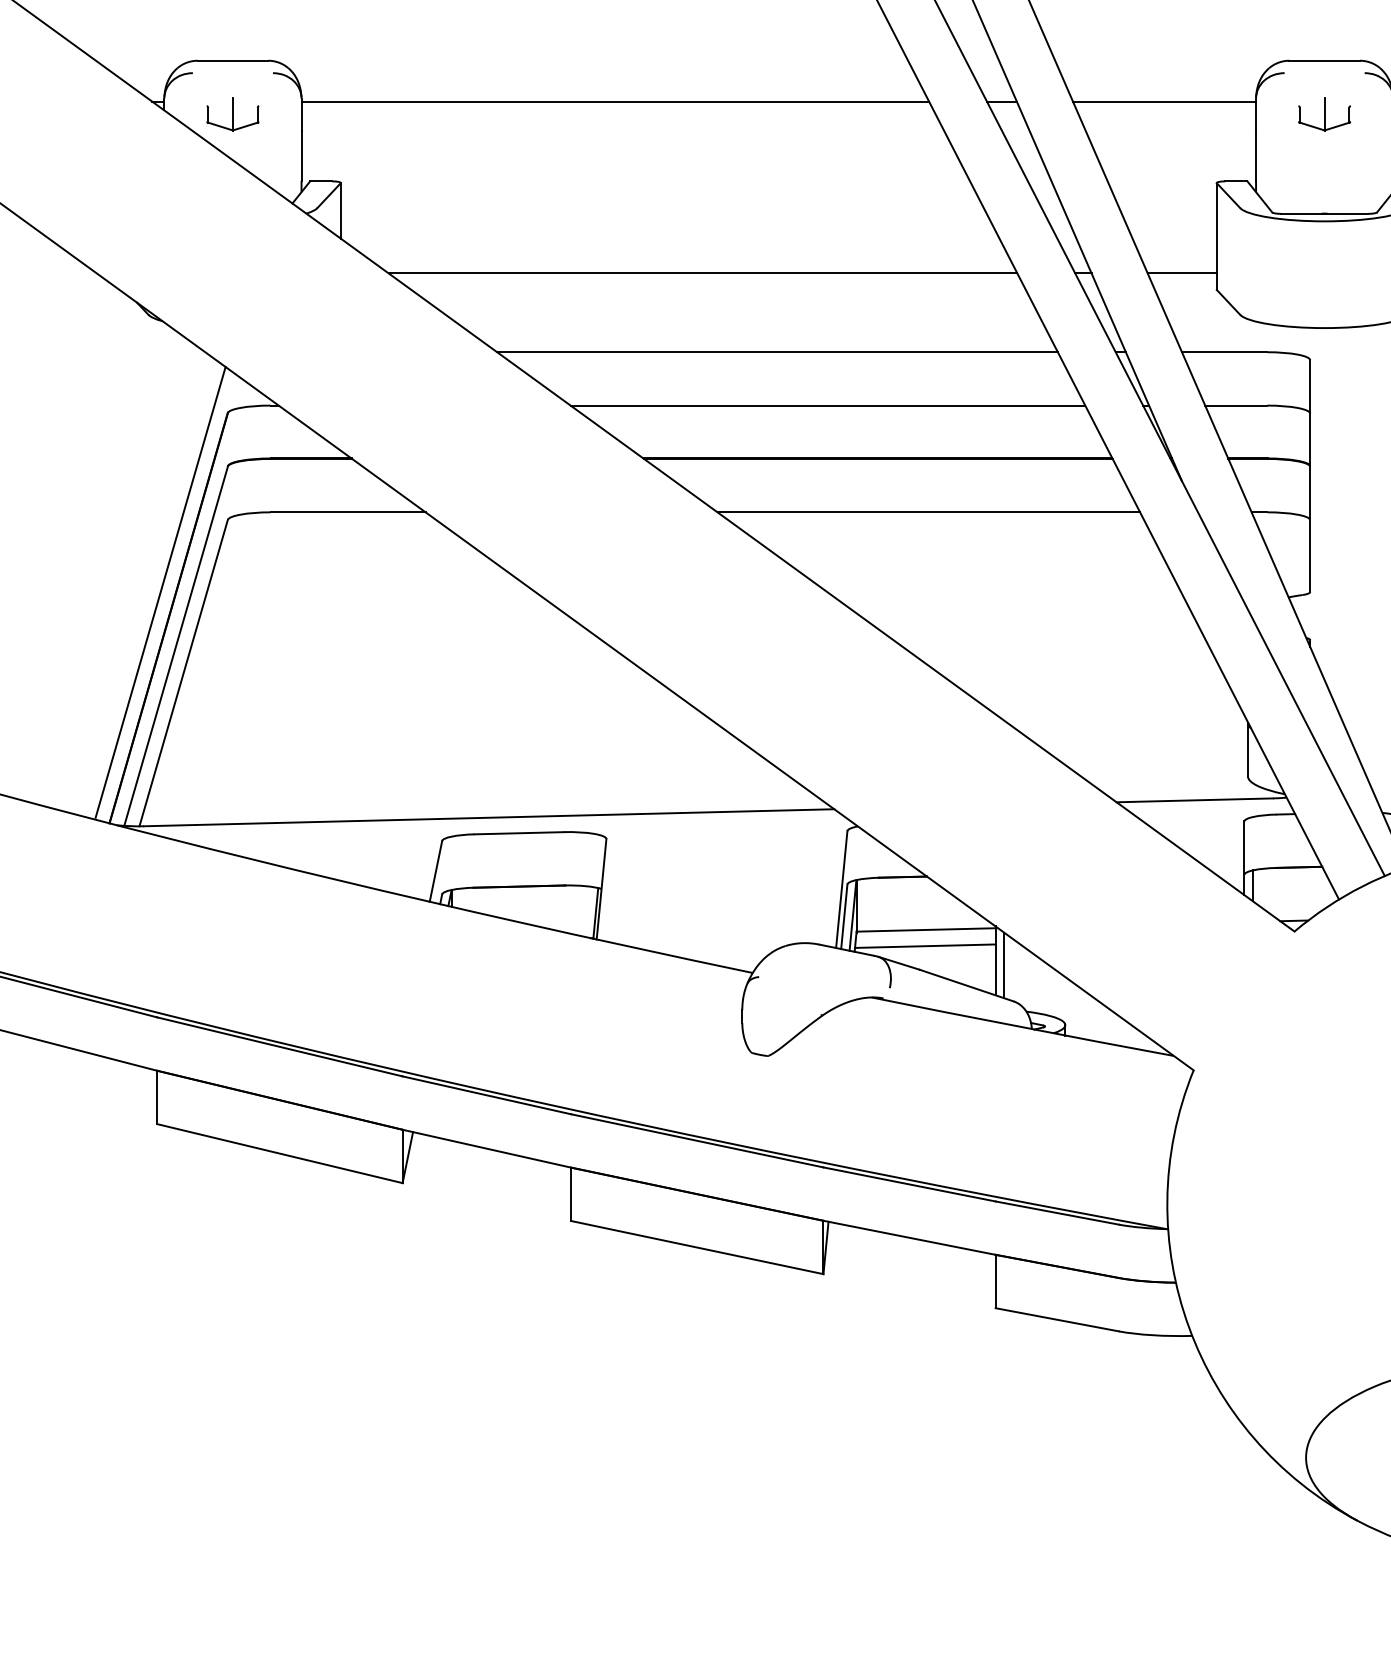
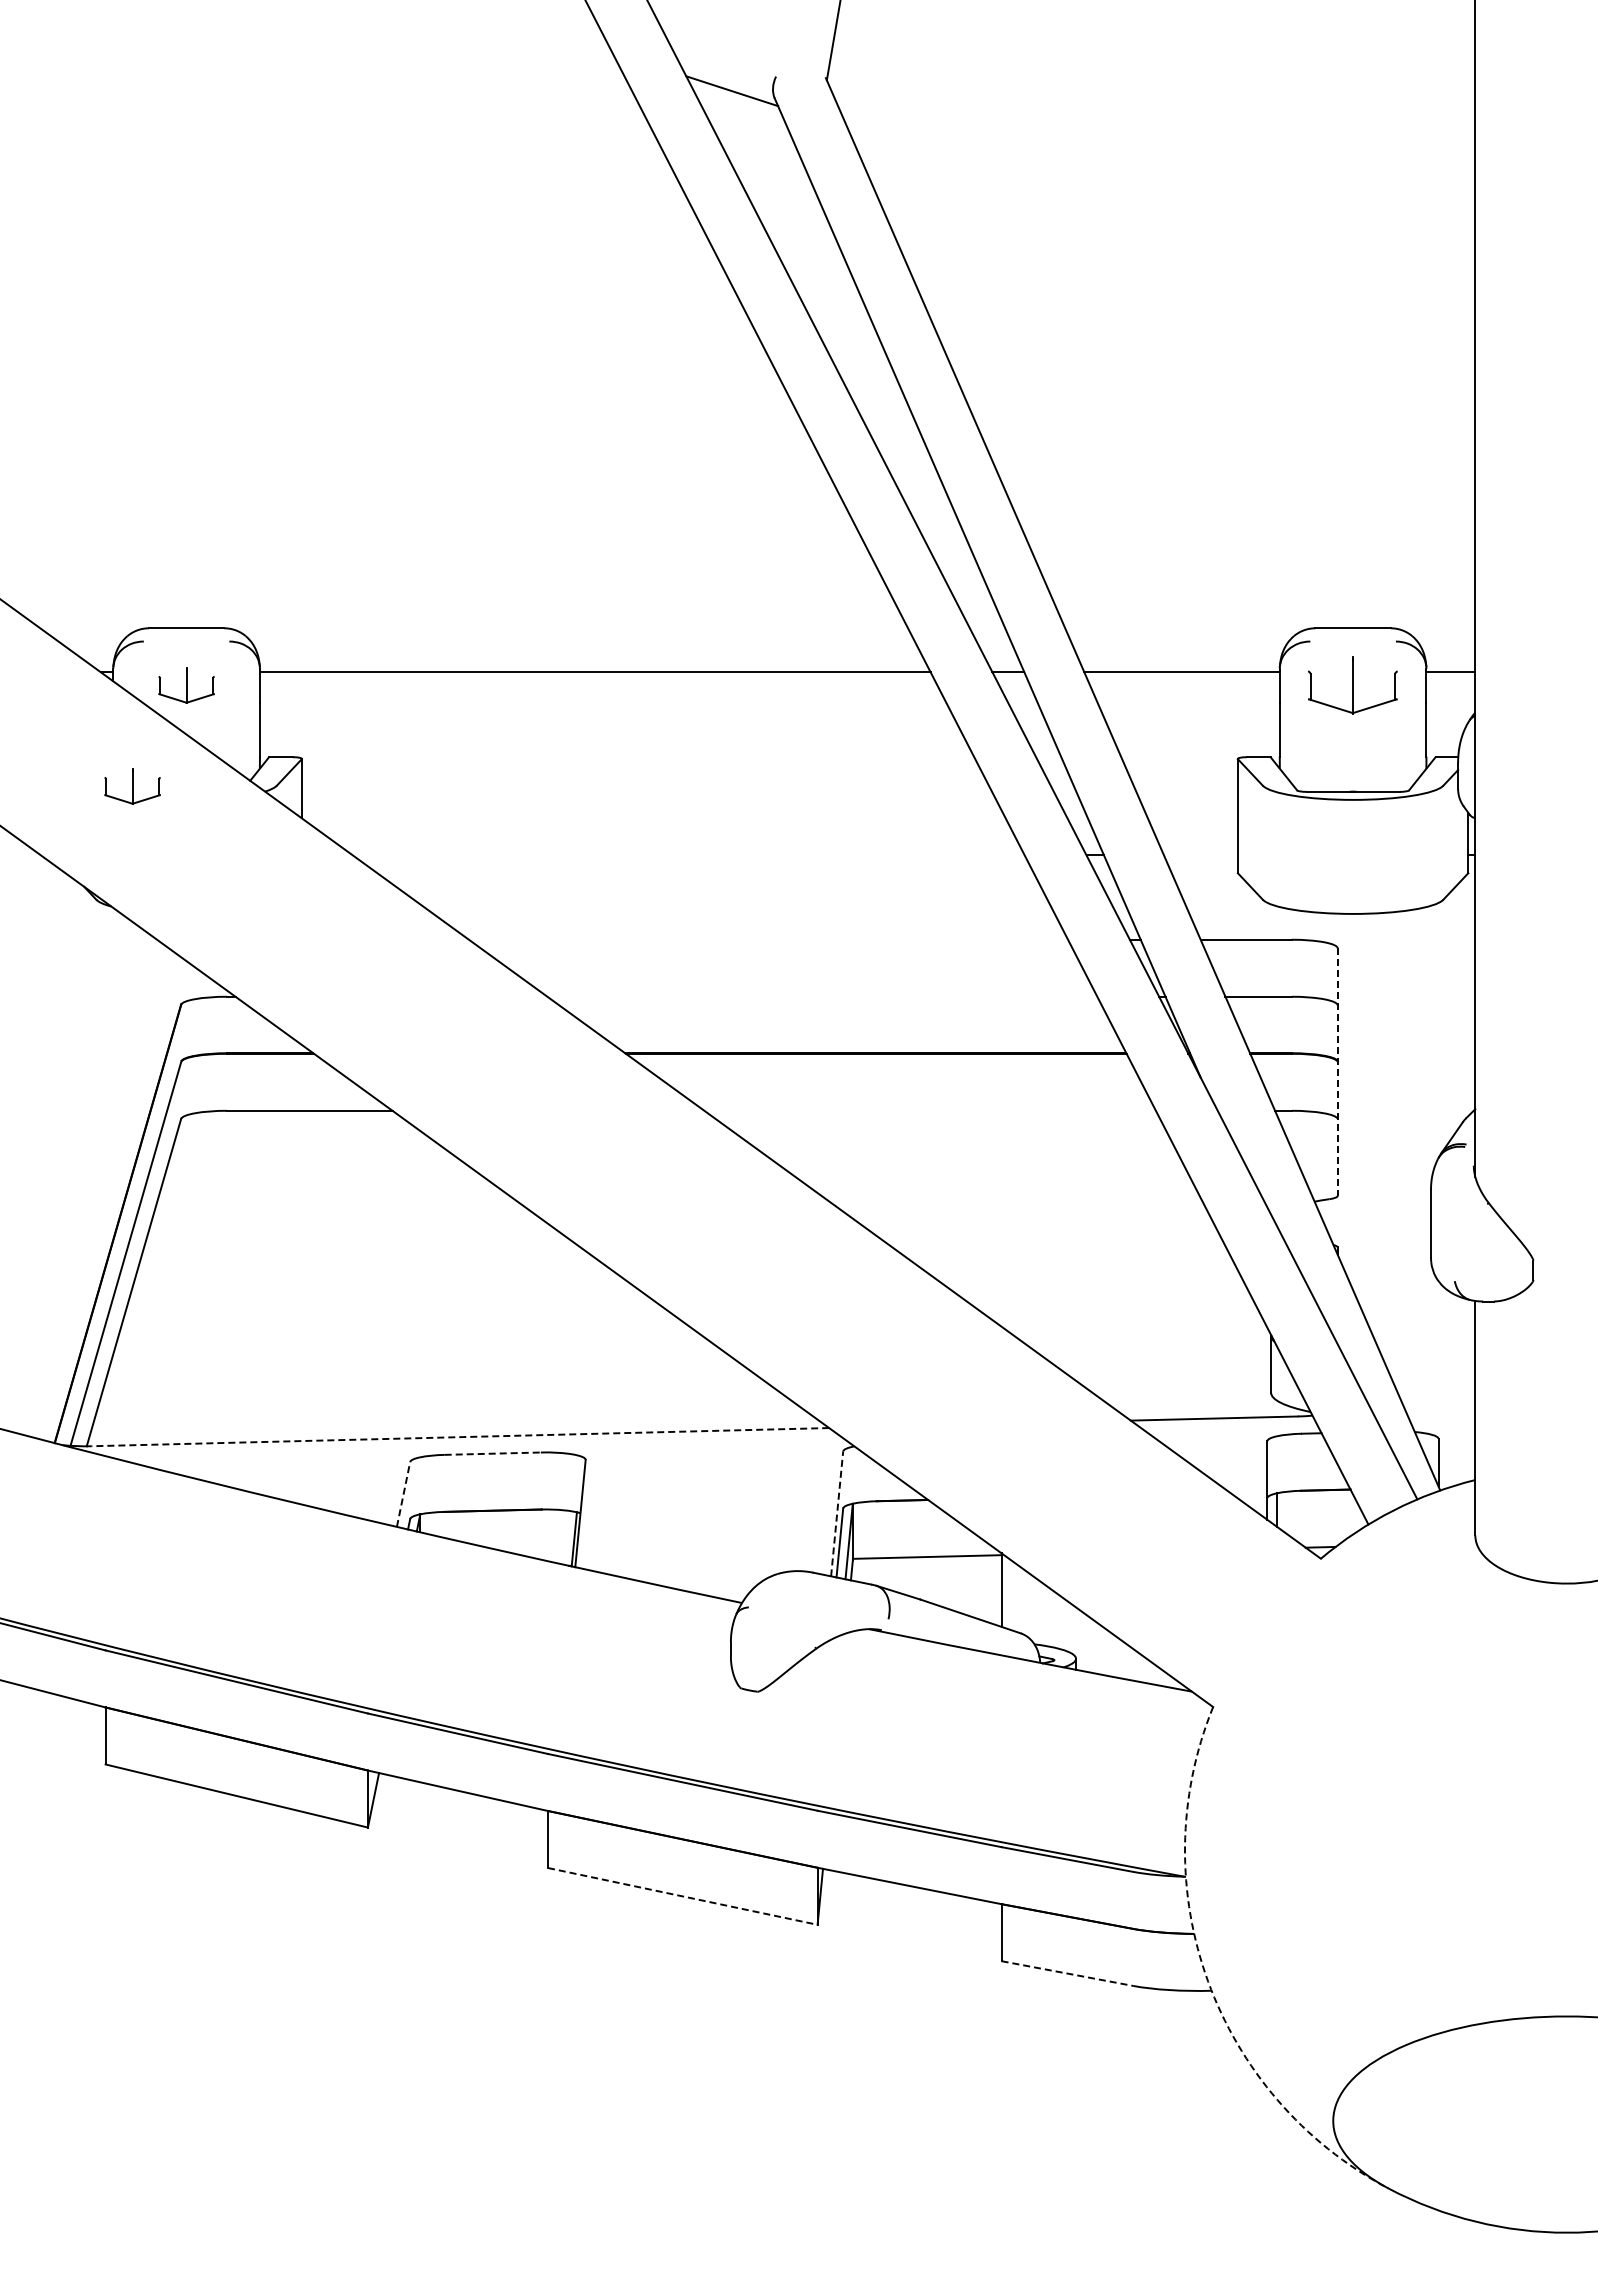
part: (1325, 114) -> (1353, 685), size x1.6
part: (182, 208) -> (132, 786), added
line: (702, 273) -> (688, 855), removed
line: (1181, 273) -> (1200, 855), removed
line: (777, 352) -> (768, 939), removed
line: (828, 405) -> (822, 996), removed
line: (1310, 476) -> (1337, 1072), solid -> dashed
line: (928, 512) -> (929, 1110), removed
line: (159, 592) -> (108, 1196), removed
line: (489, 818) -> (460, 1437), solid -> dashed
line: (520, 833) -> (493, 1453), solid -> dashed
line: (435, 870) -> (403, 1493), solid -> dashed
line: (842, 889) -> (837, 1513), solid -> dashed
line: (925, 946) -> (926, 1574), removed
line: (1004, 965) -> (1010, 1594), removed
line: (697, 1247) -> (682, 1896), solid -> dashed
line: (1057, 1319) -> (1067, 1973), solid -> dashed
arc: (1189, 1327) -> (1208, 1981), solid -> dashed

